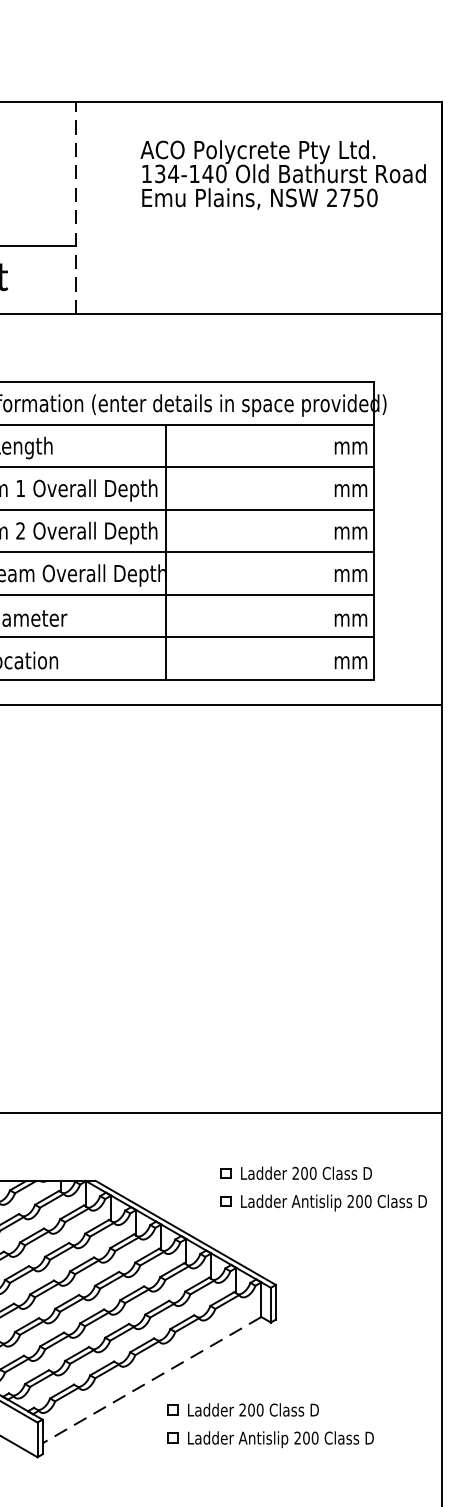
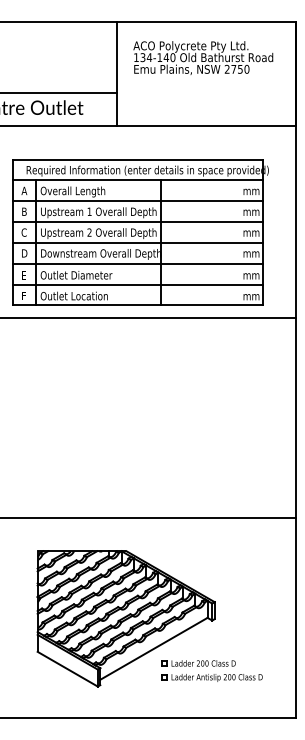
text: (283, 173) -> (203, 57), moved
line: (75, 206) -> (116, 73), dashed -> solid
part: (322, 1187) -> (237, 554), removed
line: (151, 1379) -> (153, 648), dashed -> solid

